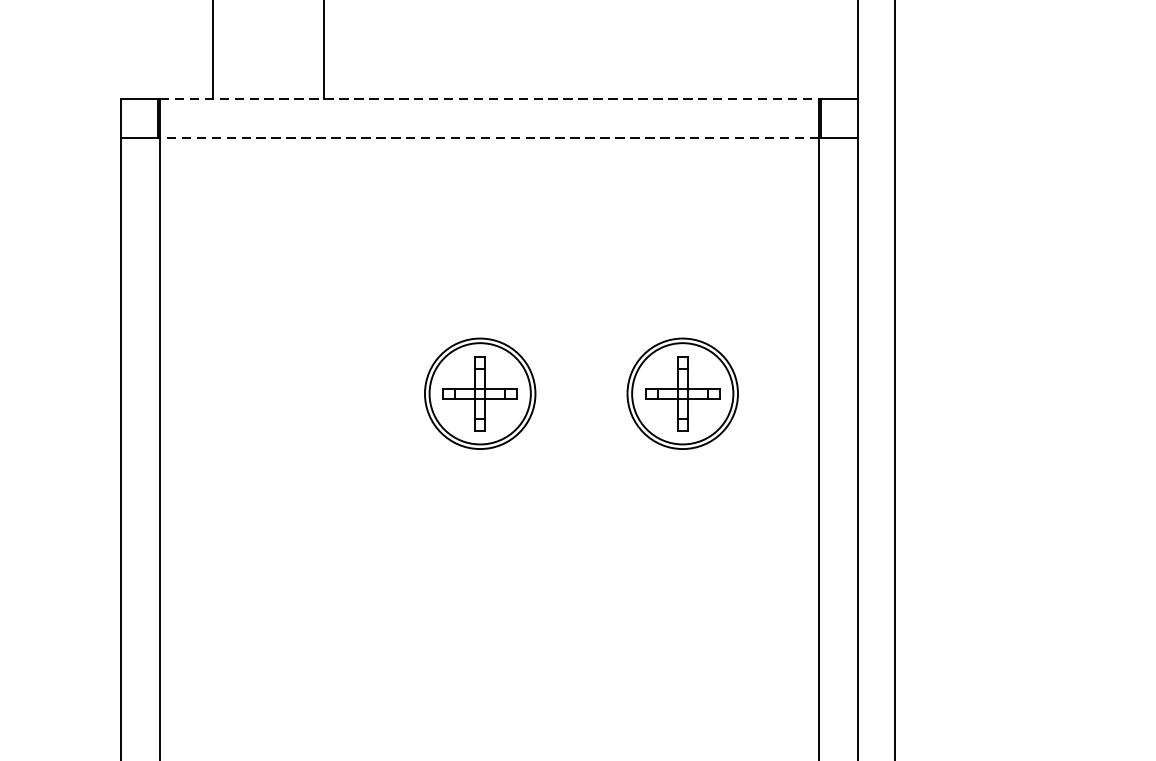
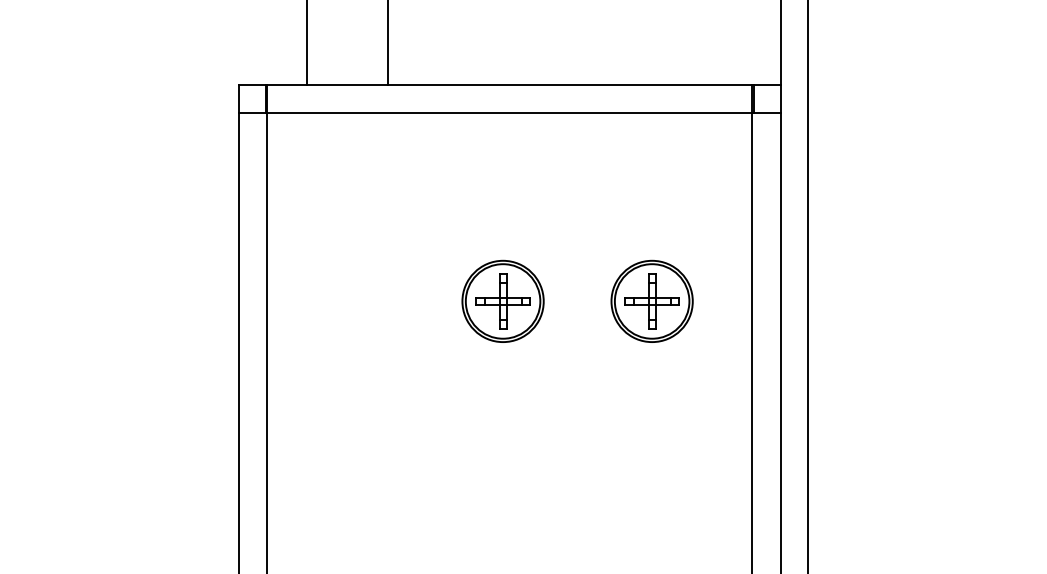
line: (488, 98) -> (509, 84), dashed -> solid
line: (488, 138) -> (509, 113), dashed -> solid

